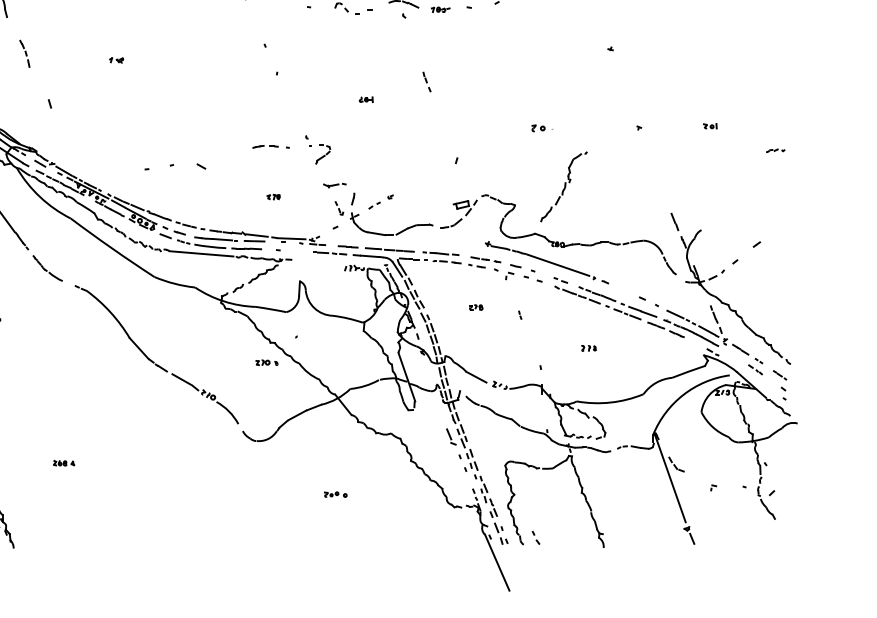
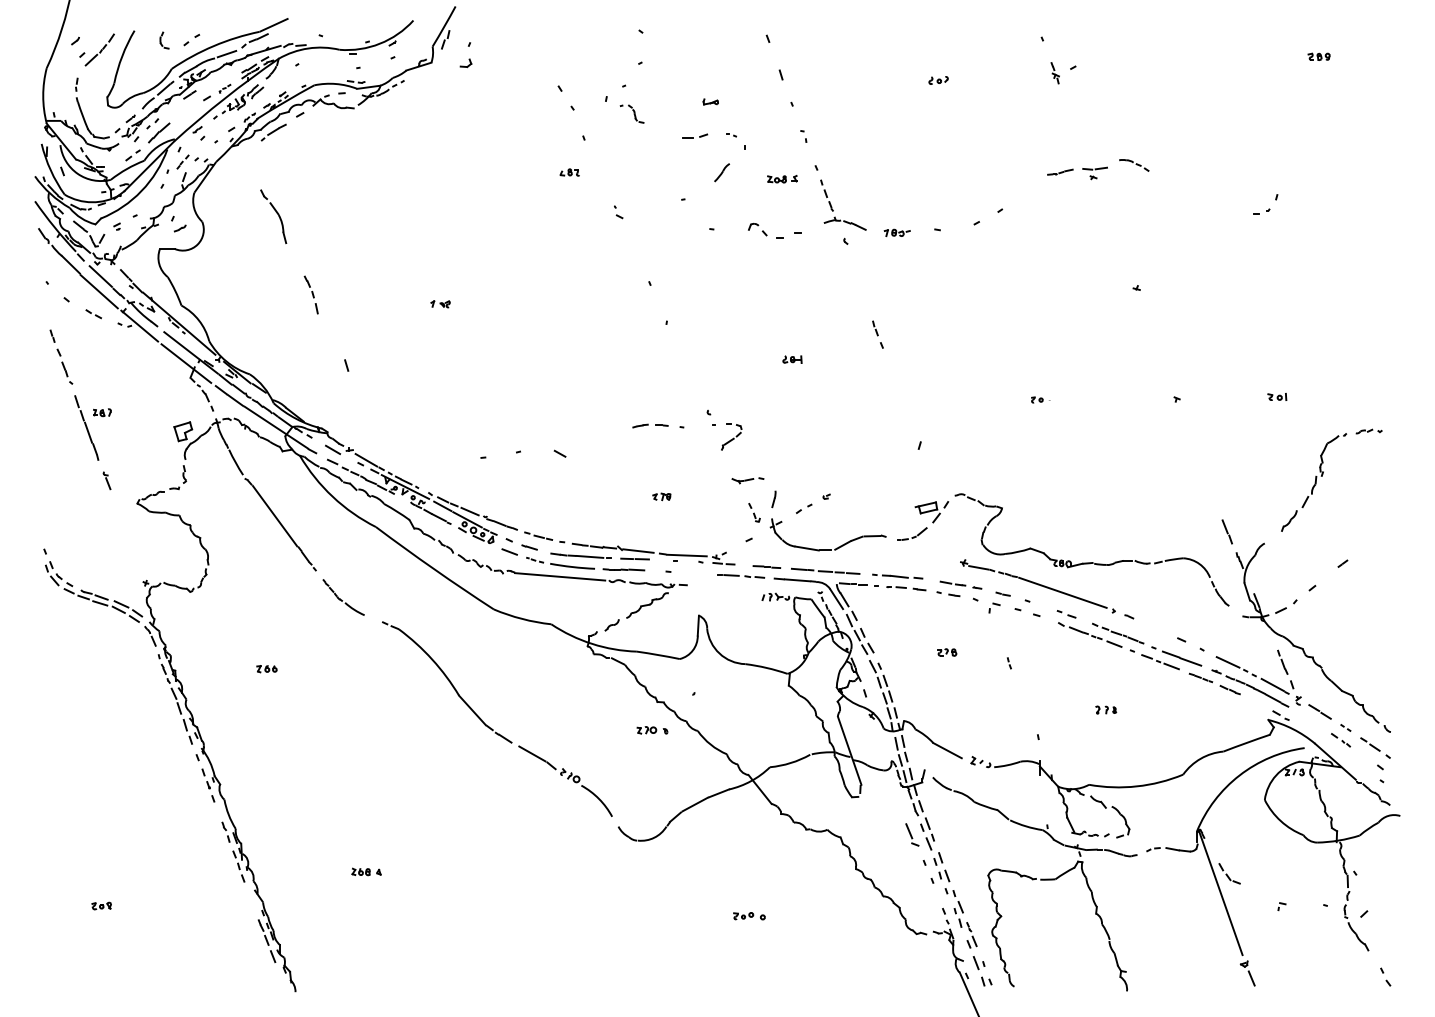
part: (542, 128) -> (1040, 399), size x0.62
part: (564, 186) -> (1314, 482), moved
part: (780, 374) -> (1375, 747), size x1.67
part: (535, 537) -> (1385, 976), moved

